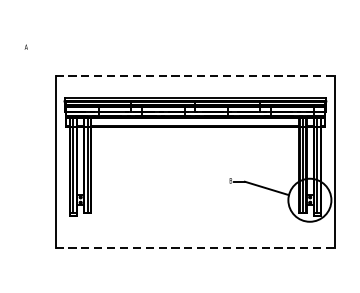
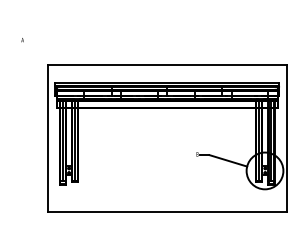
line: (195, 76) -> (167, 65), dashed -> solid
line: (195, 248) -> (167, 212), dashed -> solid

